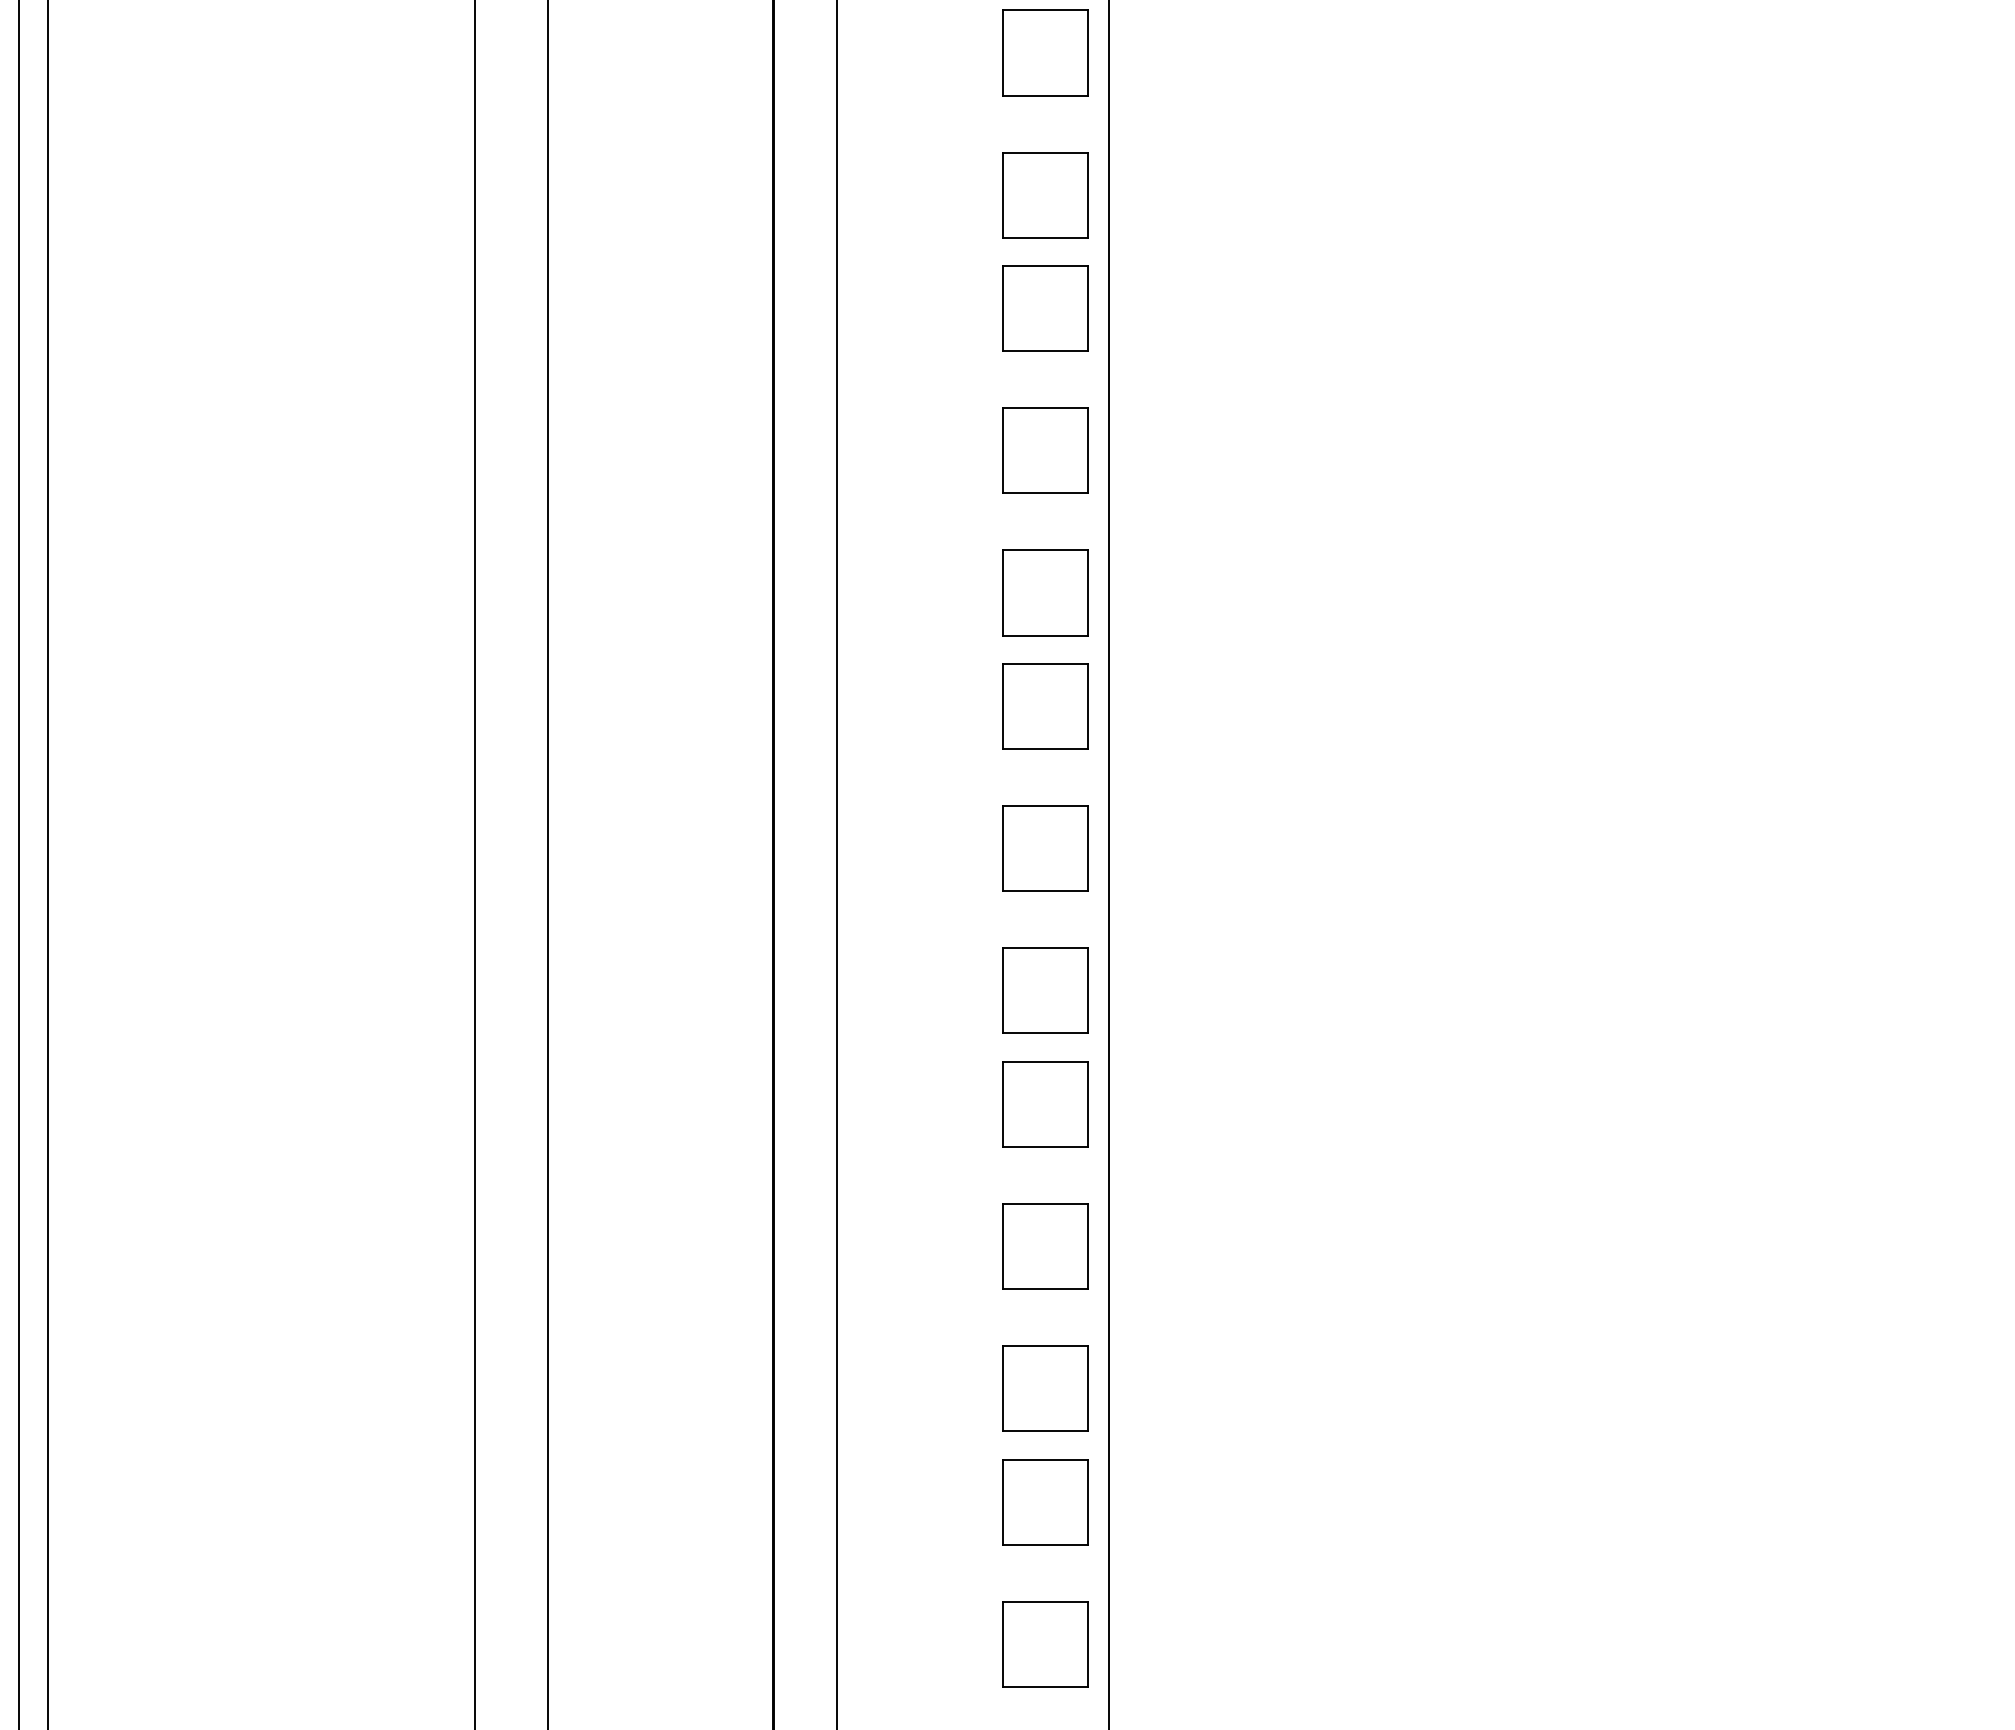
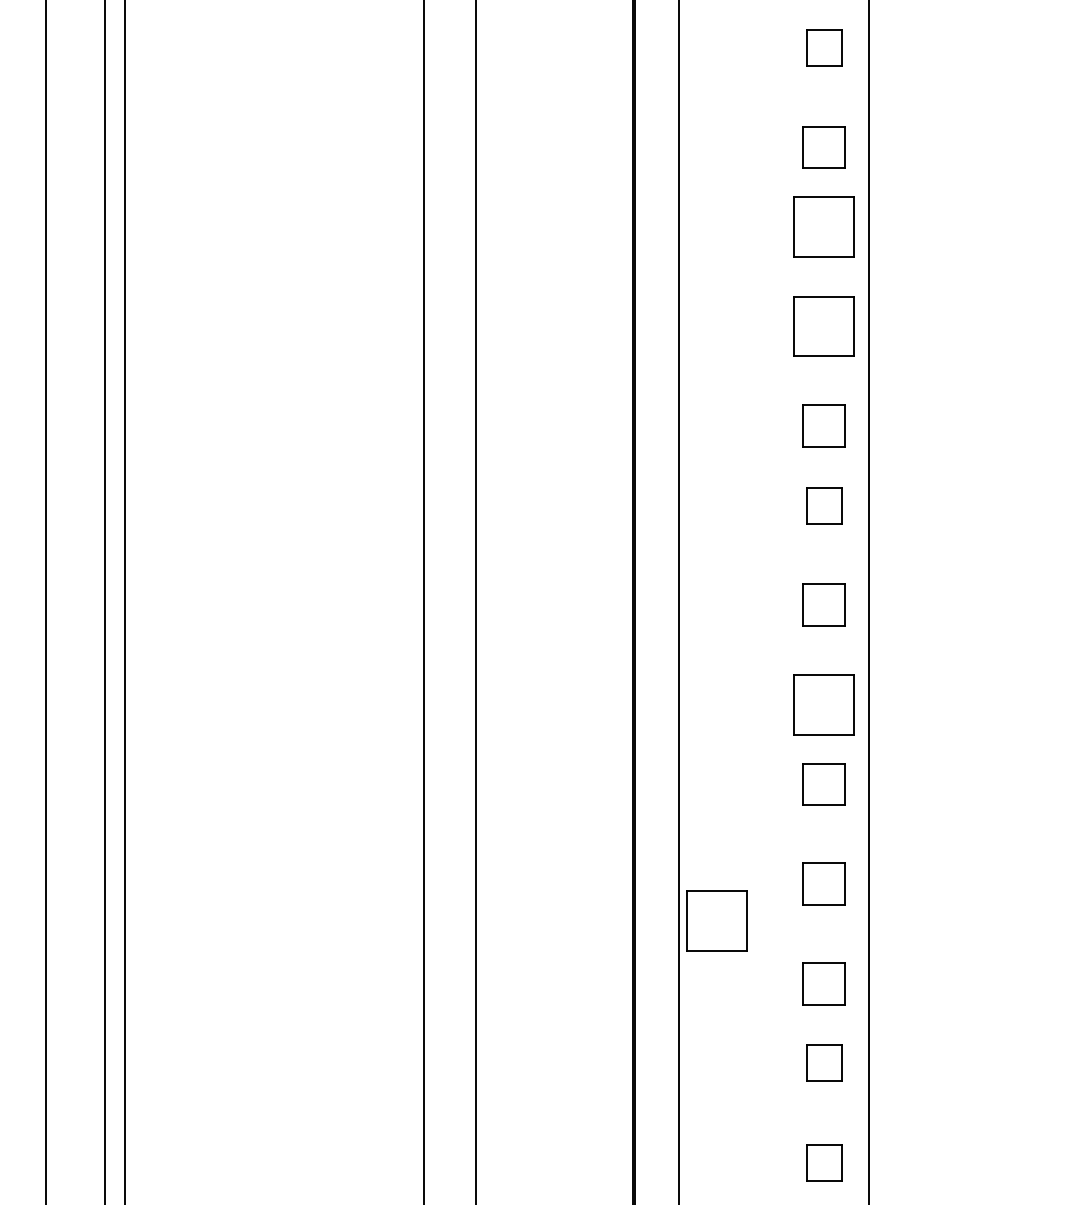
part: (1045, 52) -> (824, 47), size x0.6
part: (1045, 195) -> (824, 147), size x0.7
part: (1045, 592) -> (824, 425), size x0.7
part: (1045, 706) -> (824, 505), size x0.6
part: (1045, 848) -> (824, 605), size x0.7
part: (1045, 1104) -> (824, 784), size x0.7
part: (1045, 1246) -> (824, 884), size x0.7
part: (892, 1298) -> (717, 920), added
part: (1045, 1388) -> (824, 983), size x0.7
part: (1045, 1502) -> (824, 1063), size x0.6
part: (1045, 1644) -> (824, 1163), size x0.6

